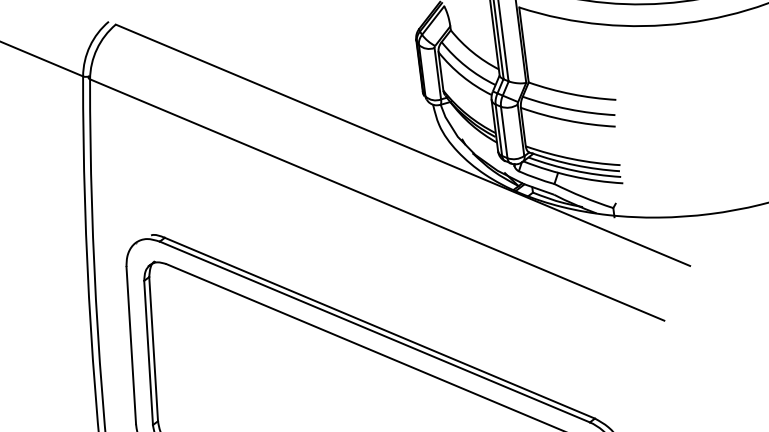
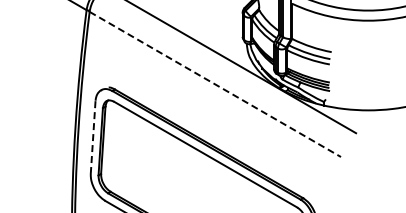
line: (377, 200) -> (215, 84), solid -> dashed
line: (132, 345) -> (93, 137), solid -> dashed

